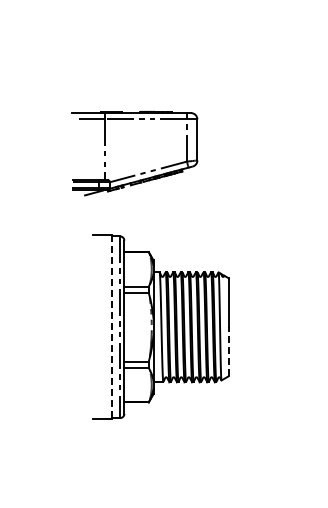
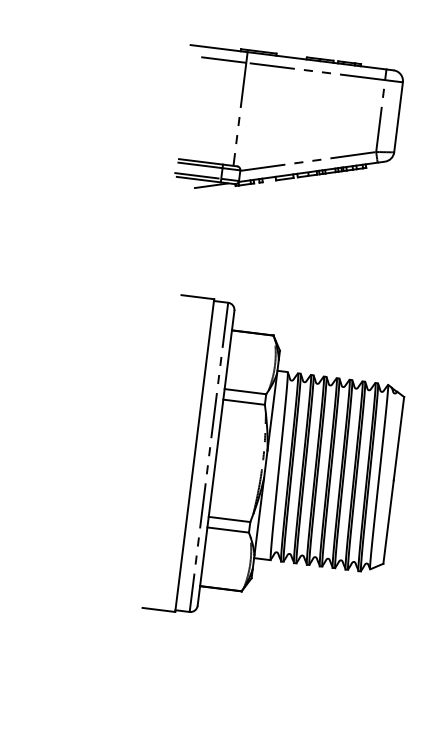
part: (141, 172) -> (296, 160), moved
line: (111, 327) -> (194, 455), dashed -> solid
line: (228, 351) -> (388, 521), dashed -> solid

